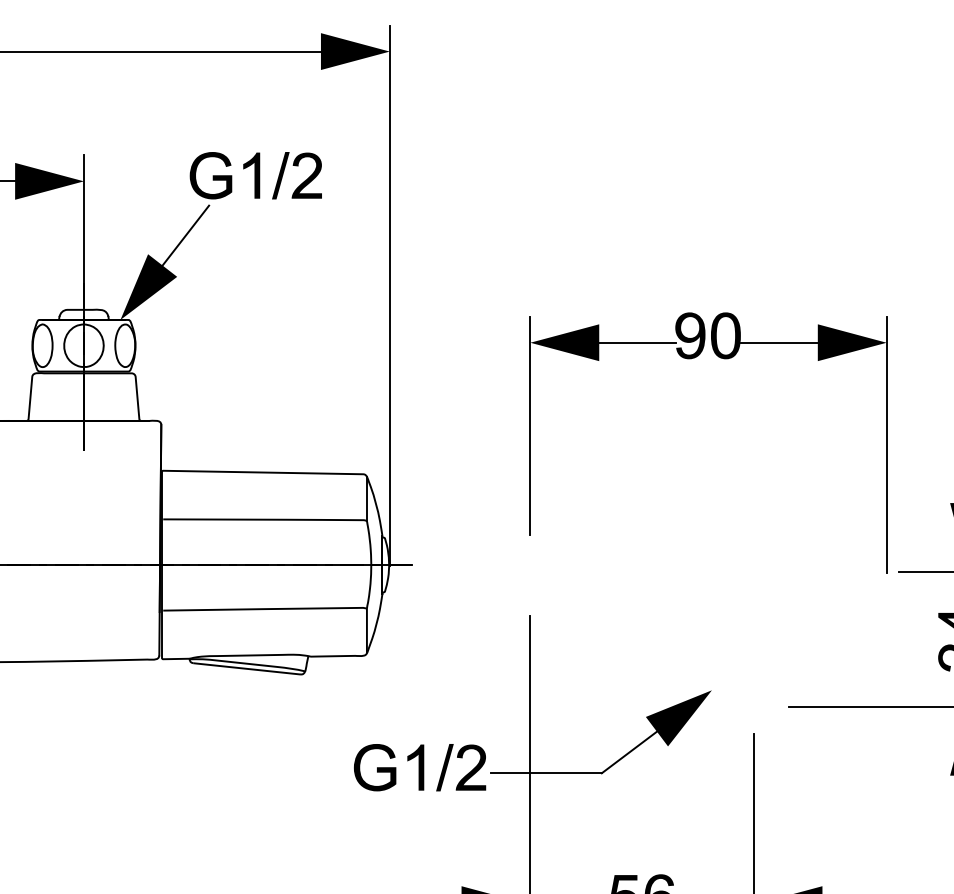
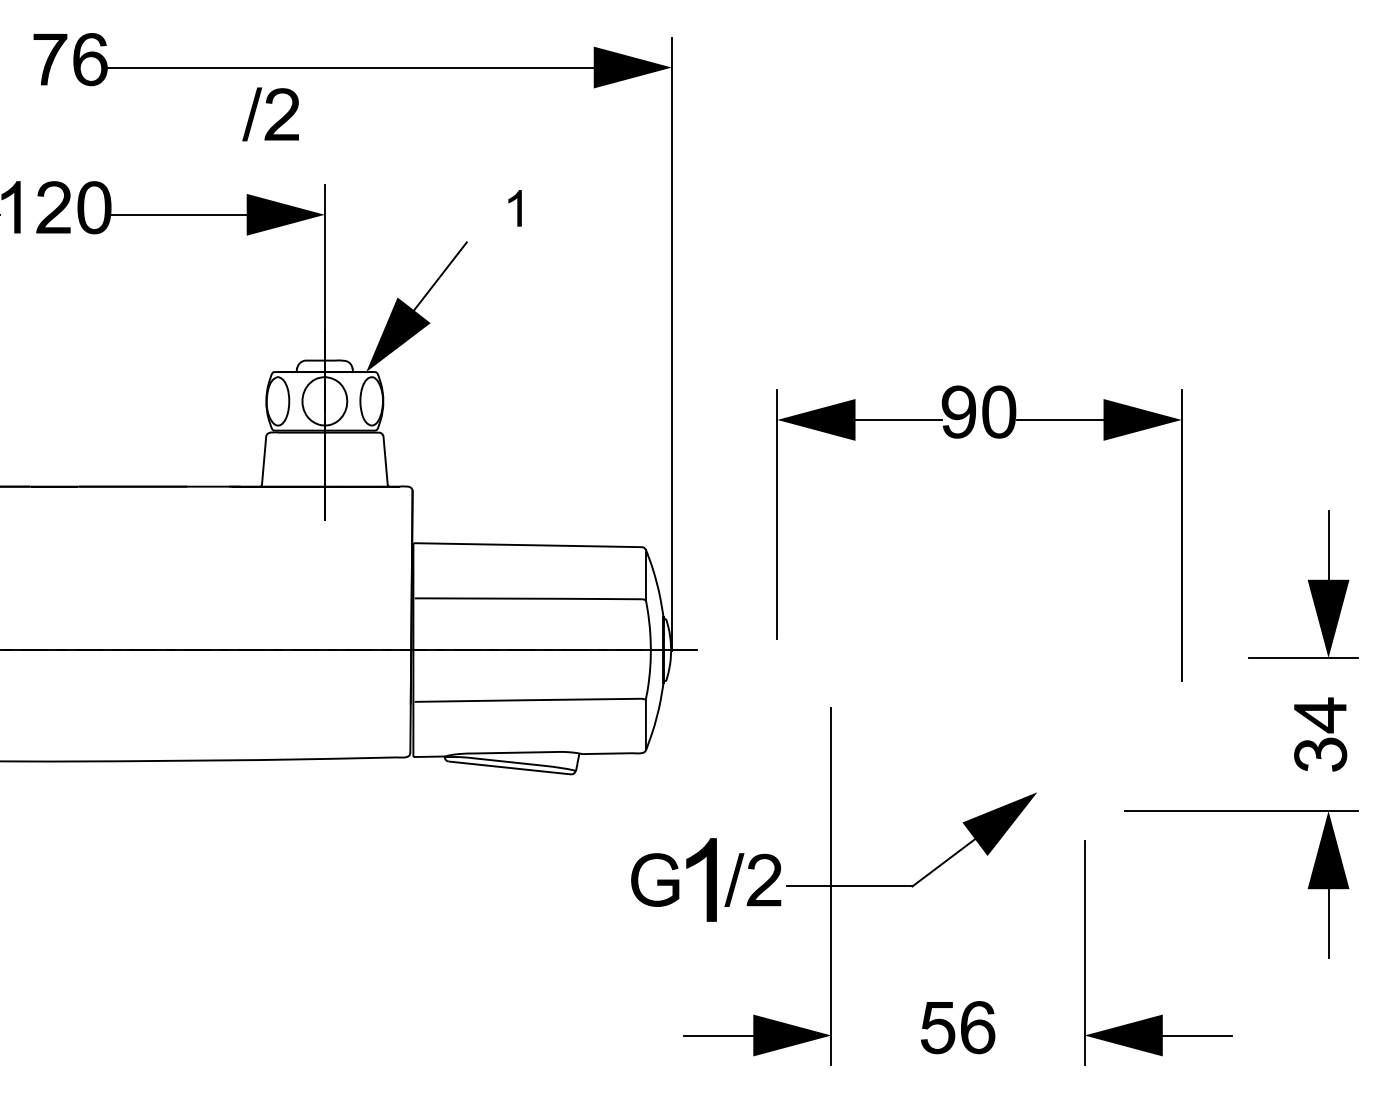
fill: (210, 175) -> (468, 208), removed
part: (251, 175) -> (514, 208), size x0.7
part: (303, 181) -> (277, 121), moved
part: (722, 359) -> (995, 438), moved
part: (415, 767) -> (700, 879), size x1.6

